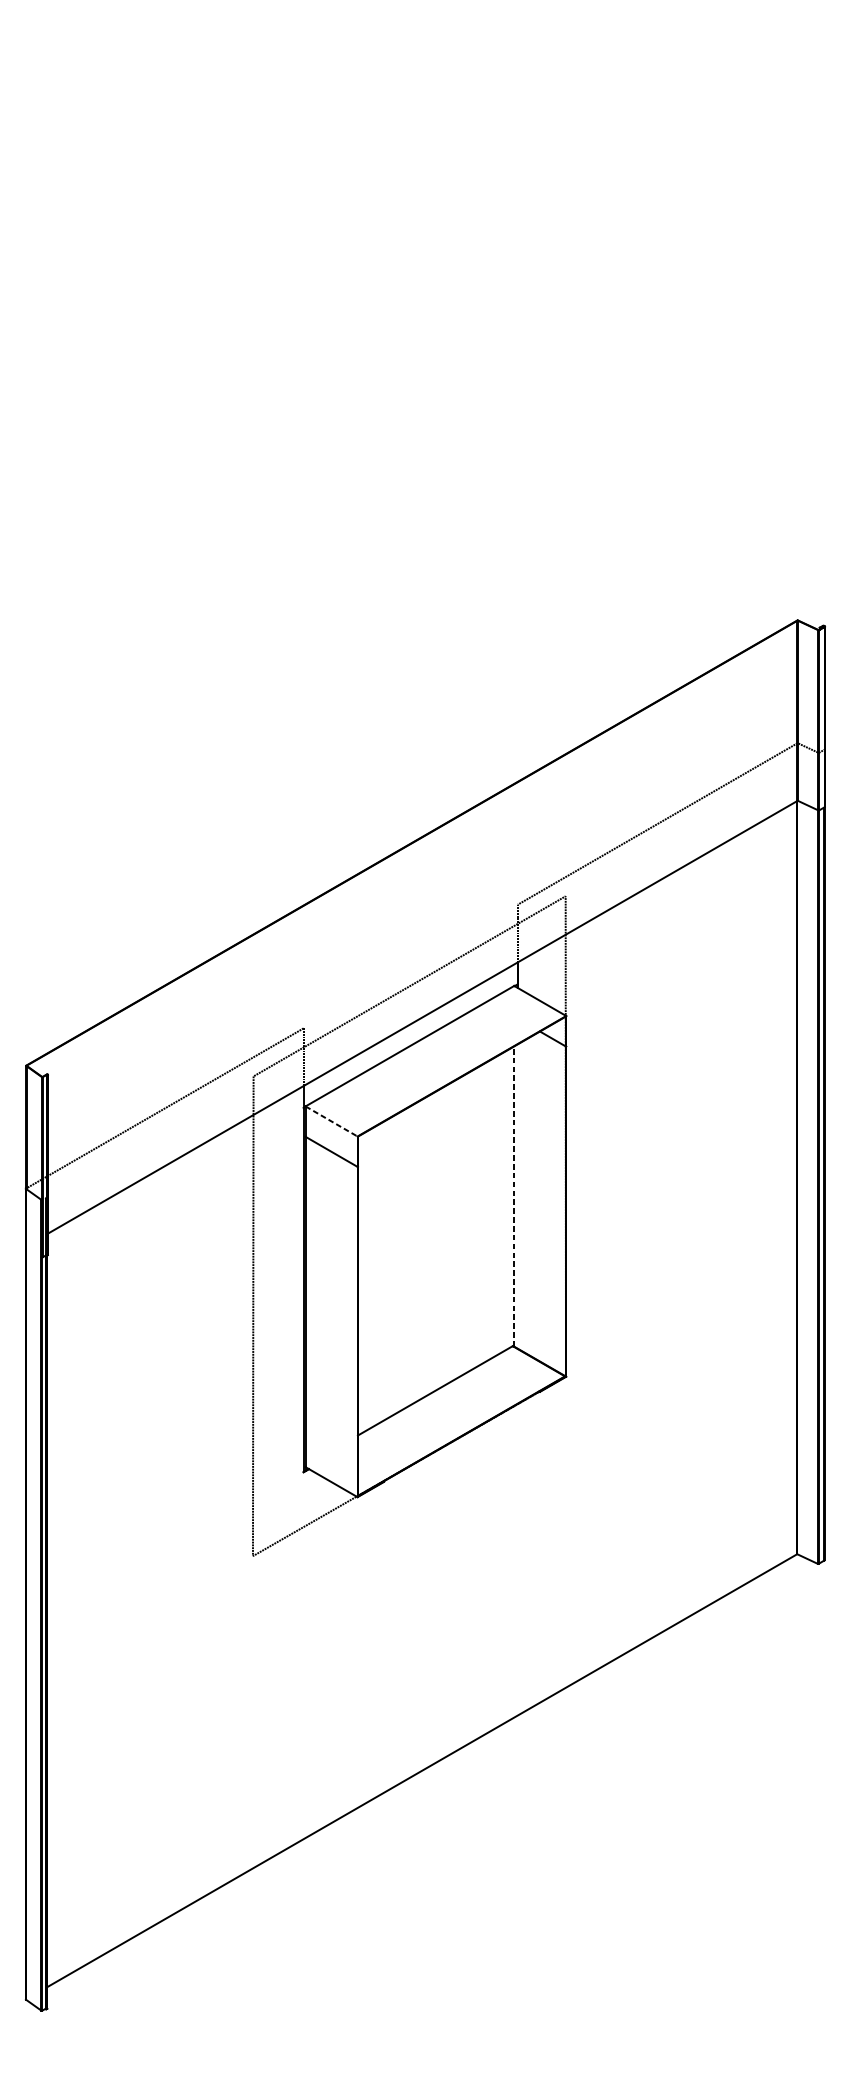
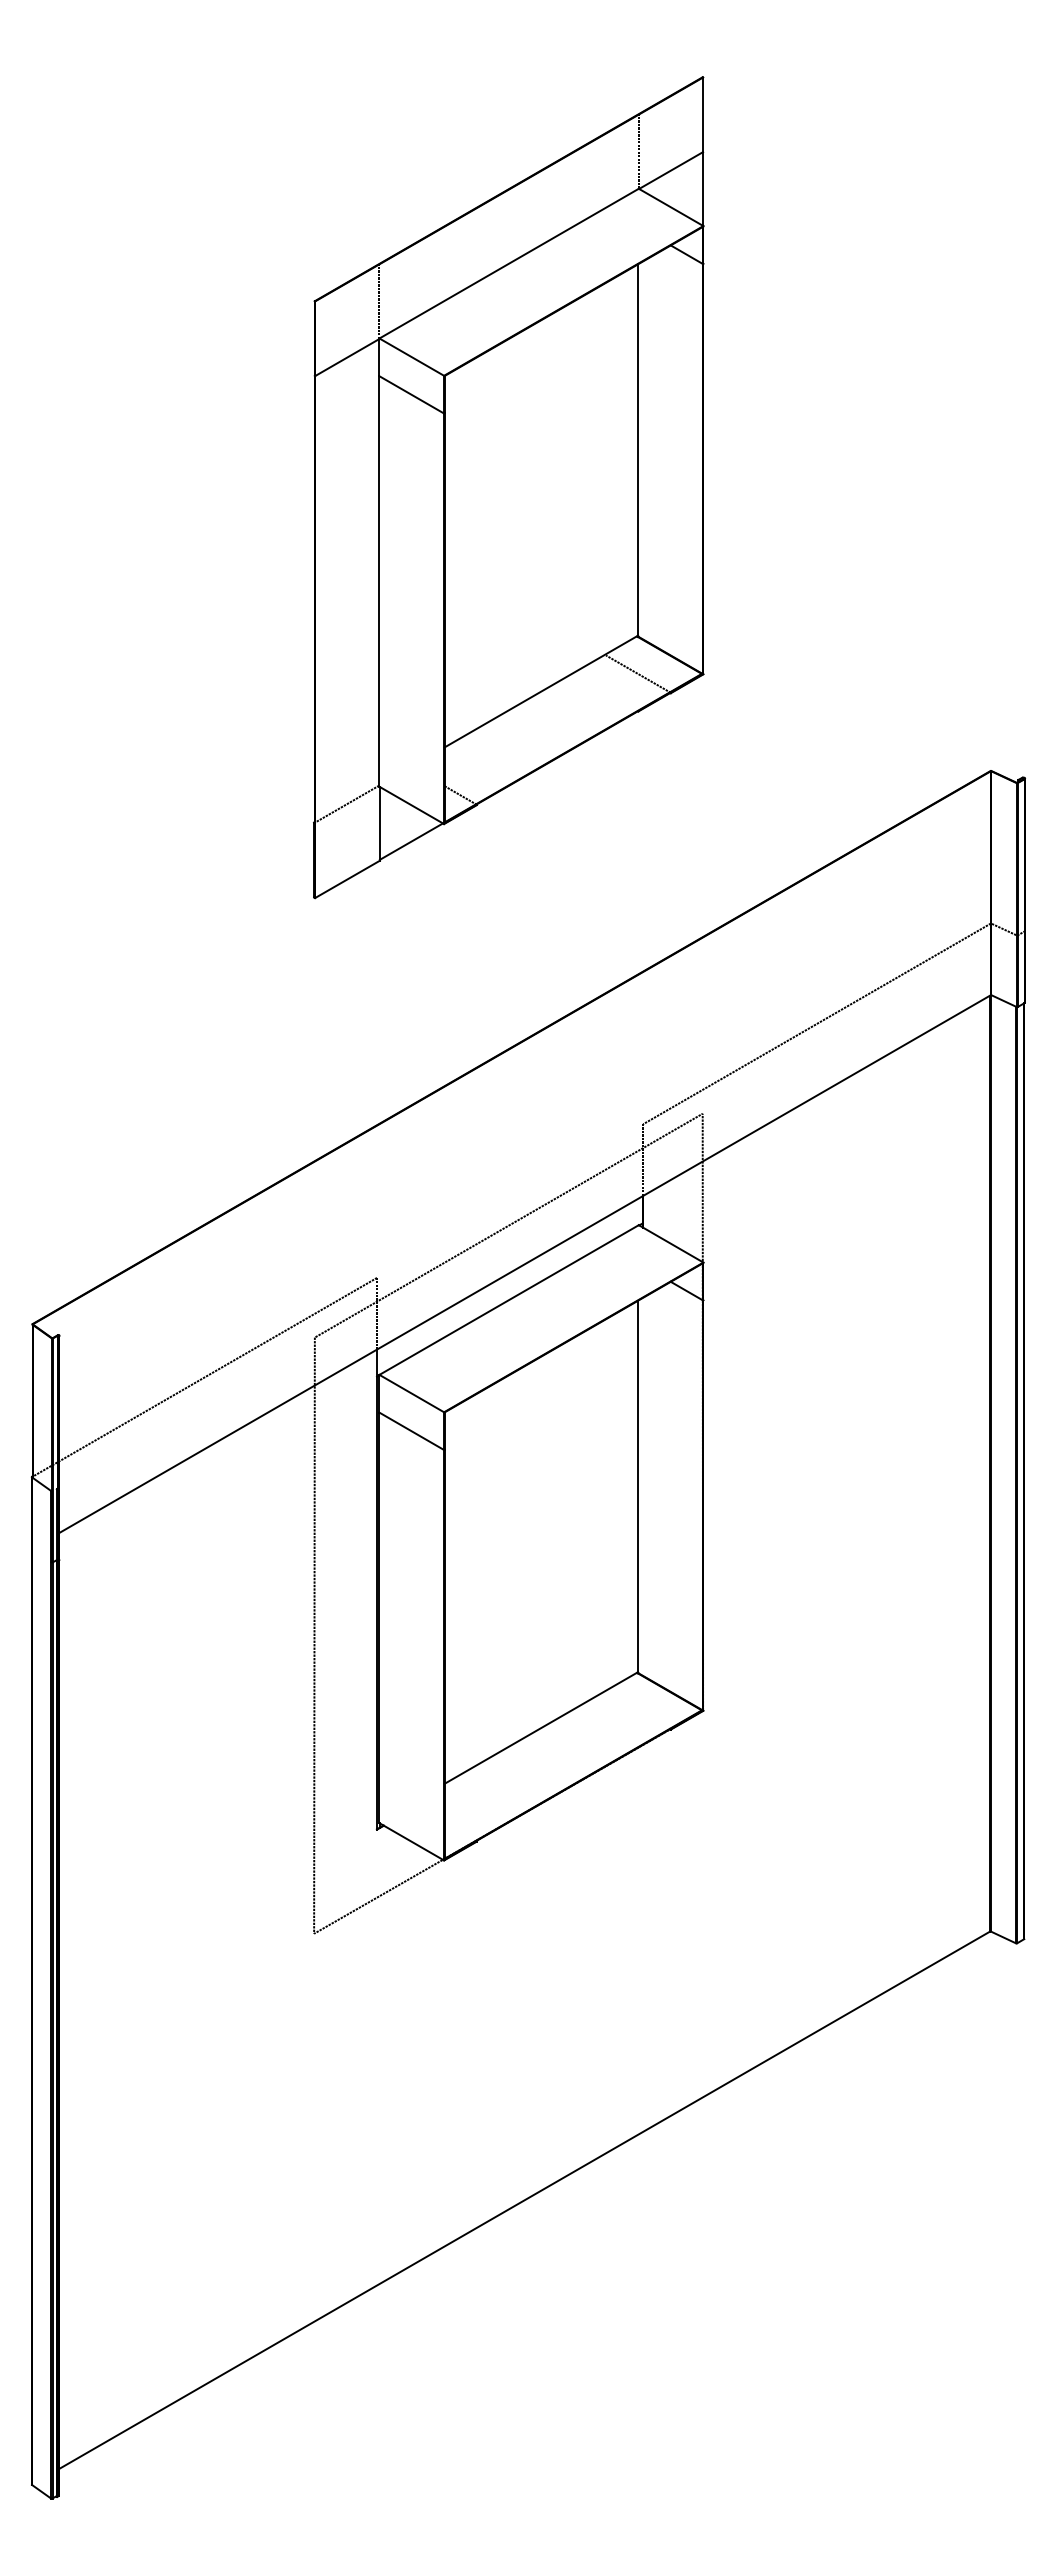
part: (409, 392) -> (508, 487), added
line: (332, 1121) -> (412, 1393), dashed -> solid
line: (514, 1196) -> (638, 1486), dashed -> solid

